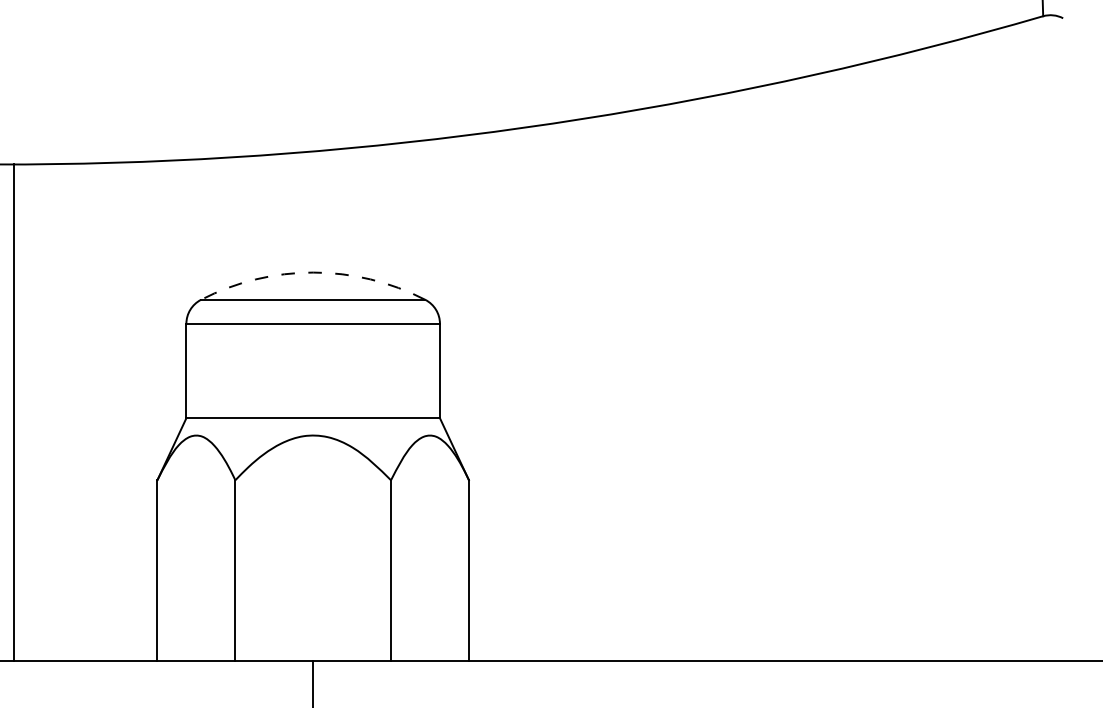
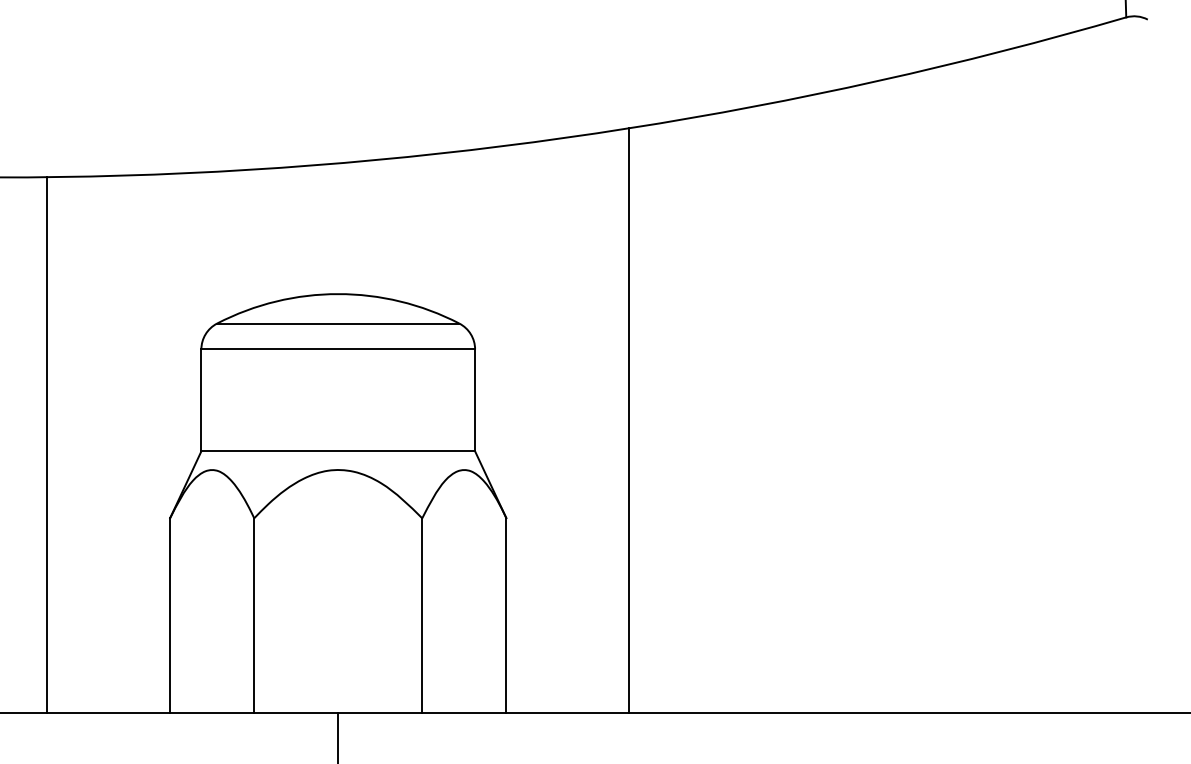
arc: (313, 272) -> (338, 294), dashed -> solid
line: (582, 389) -> (629, 420), added
line: (14, 412) -> (47, 445), moved

